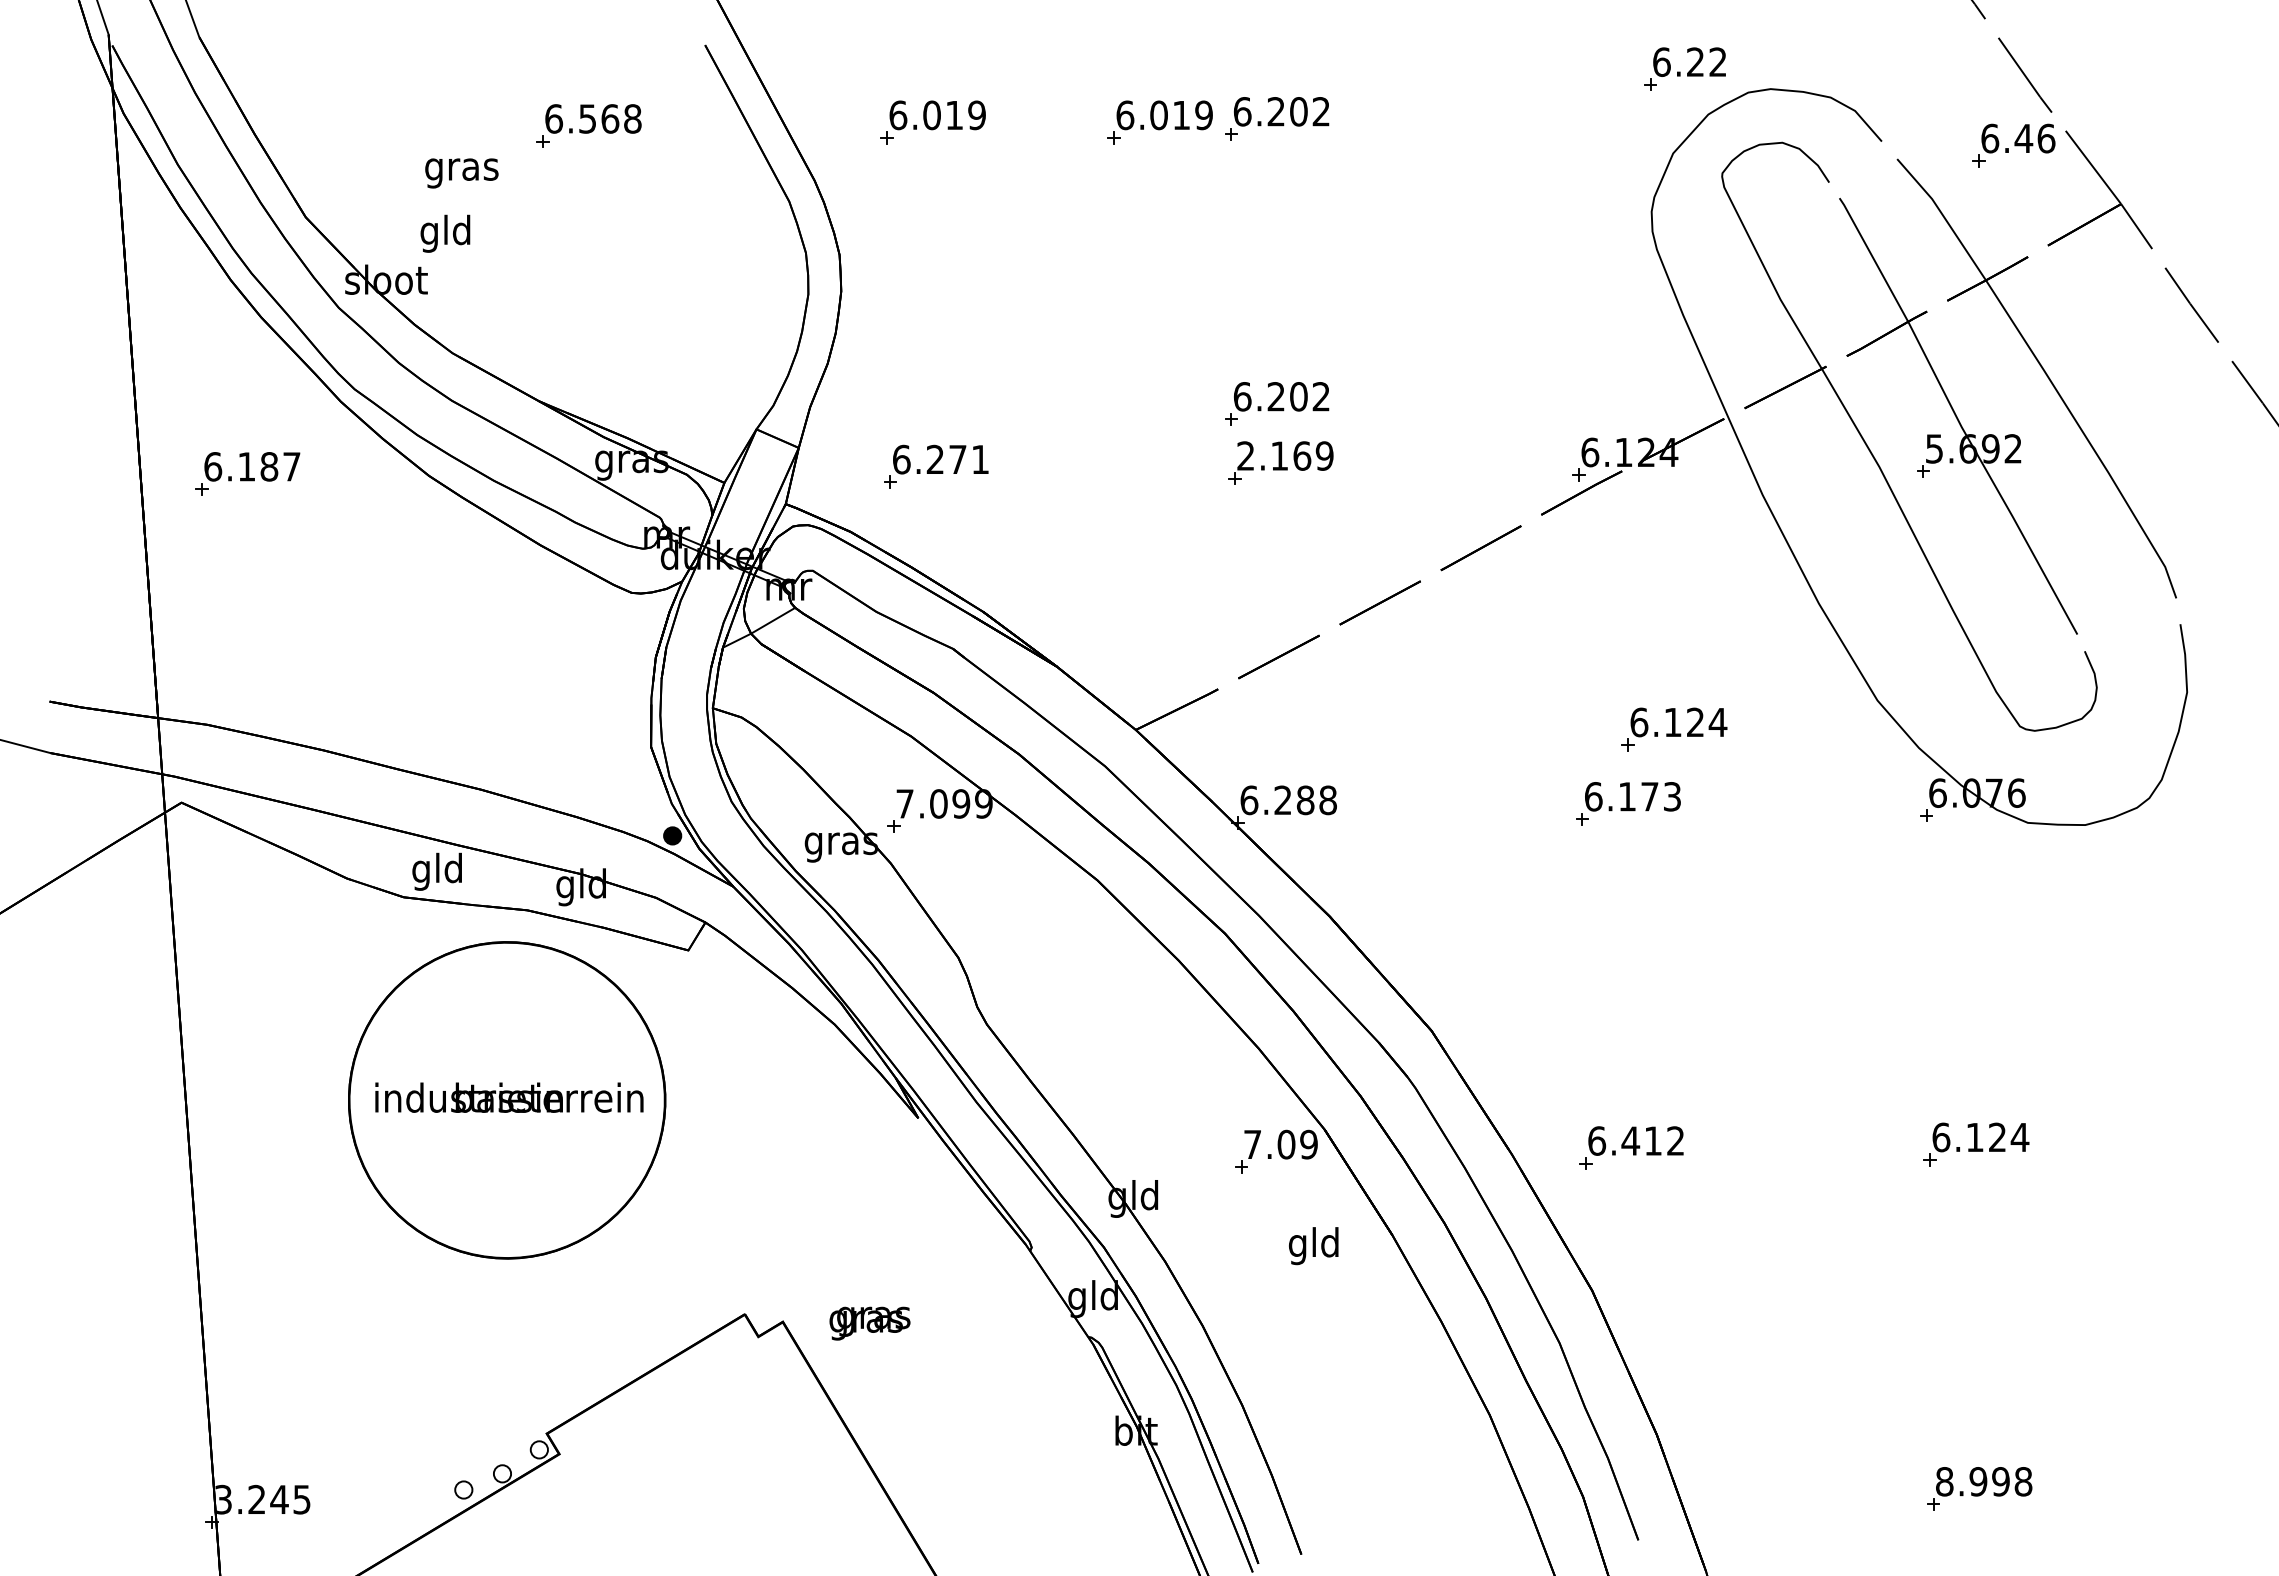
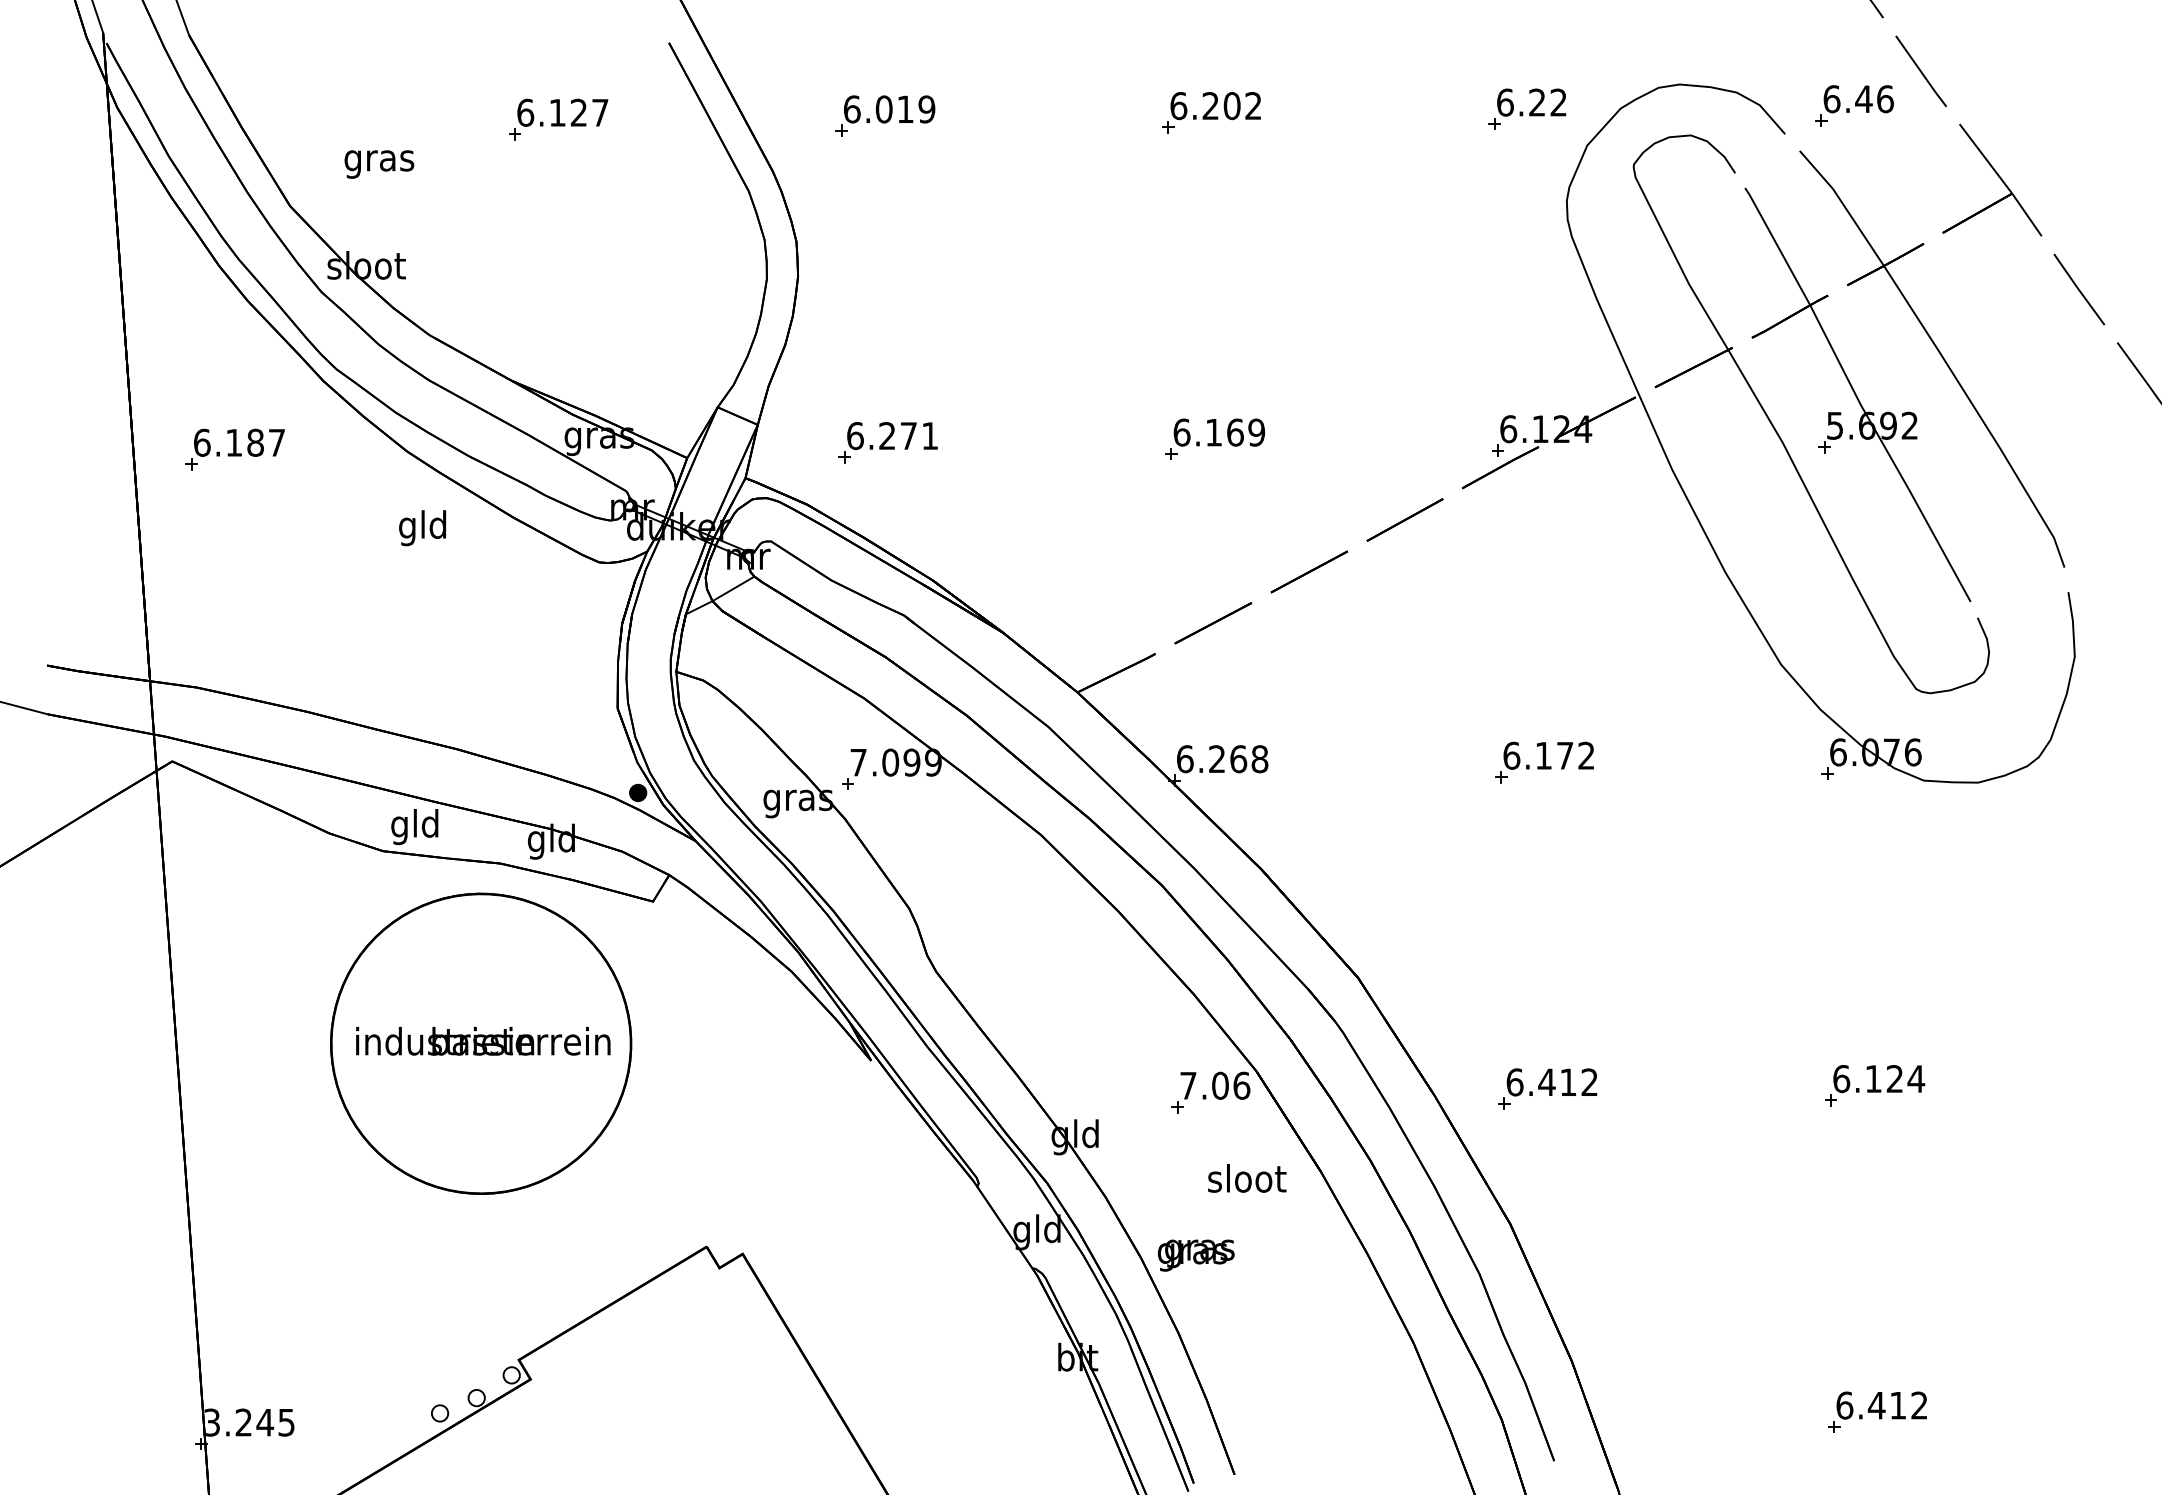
part: (1684, 68) -> (1526, 108), moved
text: (610, 118) -> (579, 112), 6.568 -> 6.127
part: (1159, 122) -> (1099, 116), removed
part: (2013, 145) -> (1854, 105), moved
text: (461, 173) -> (379, 164), moved
text: (445, 233) -> (422, 527), moved
part: (1277, 403) -> (1211, 382), removed
text: (1245, 455) -> (1181, 432), 2.169 -> 6.169
part: (1674, 729) -> (1588, 692), removed
text: (1671, 796) -> (1585, 755), 6.173 -> 6.172
text: (1305, 800) -> (1238, 759), 6.288 -> 6.268
text: (1309, 1144) -> (1242, 1085), 7.09 -> 7.06
text: (1314, 1246) -> (1247, 1182), gld -> sloot
text: (869, 1323) -> (1195, 1255), moved
text: (1984, 1481) -> (1882, 1405), 8.998 -> 6.412

